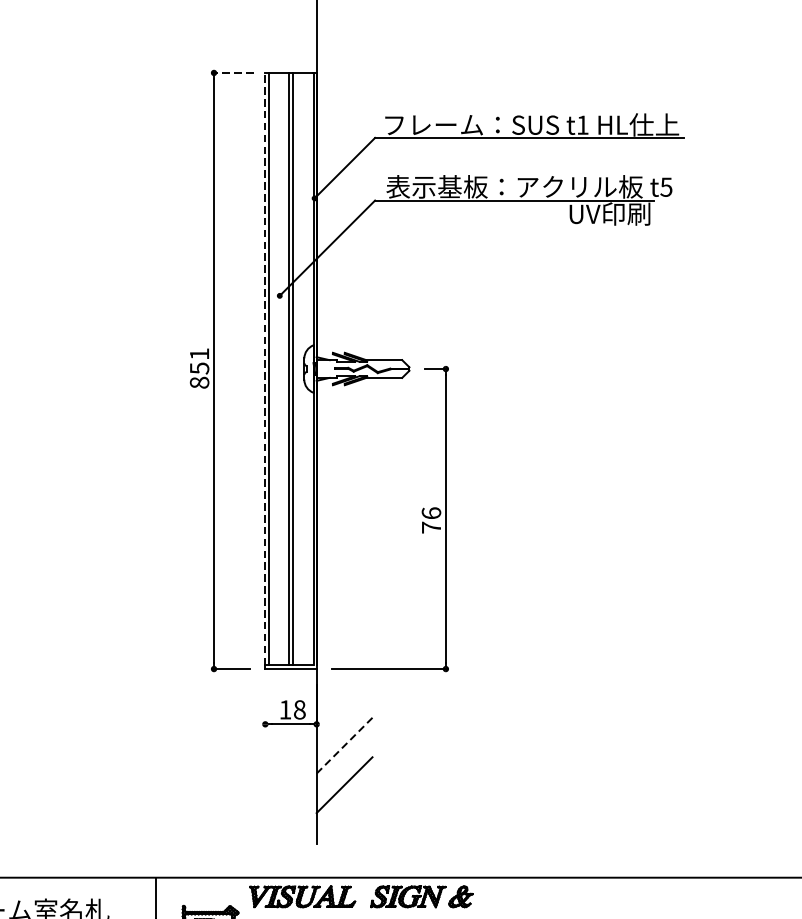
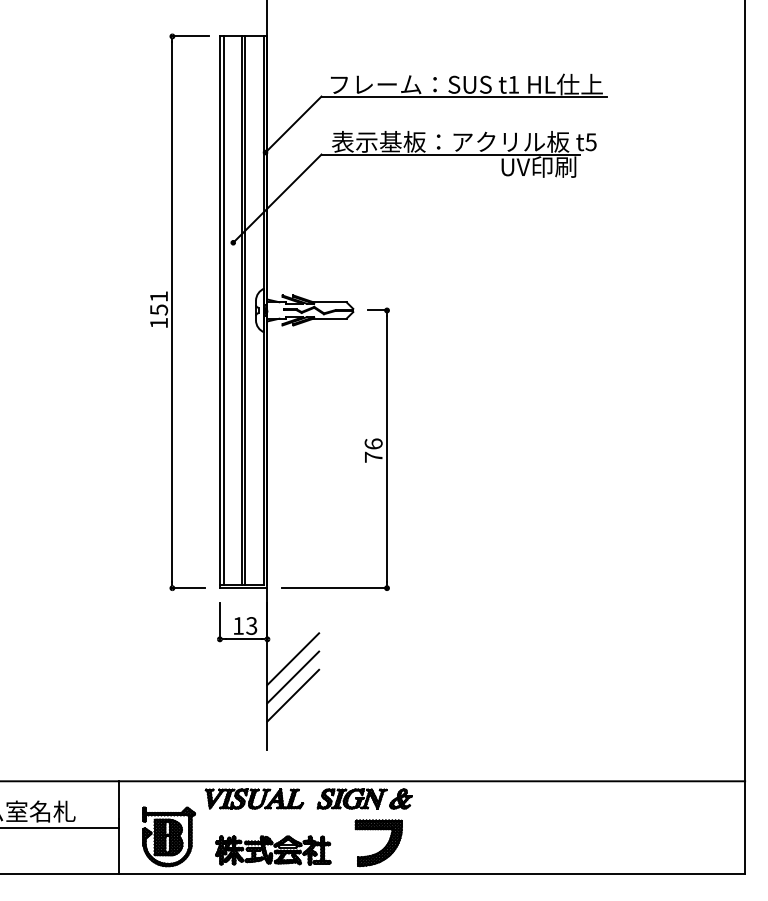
line: (233, 73) -> (190, 36), dashed -> solid
line: (264, 367) -> (219, 309), dashed -> solid
text: (200, 382) -> (159, 322), 851 -> 151
line: (264, 703) -> (219, 620), added
text: (299, 709) -> (251, 625), 18 -> 13
line: (344, 746) -> (293, 659), dashed -> solid
line: (344, 765) -> (293, 677), added

